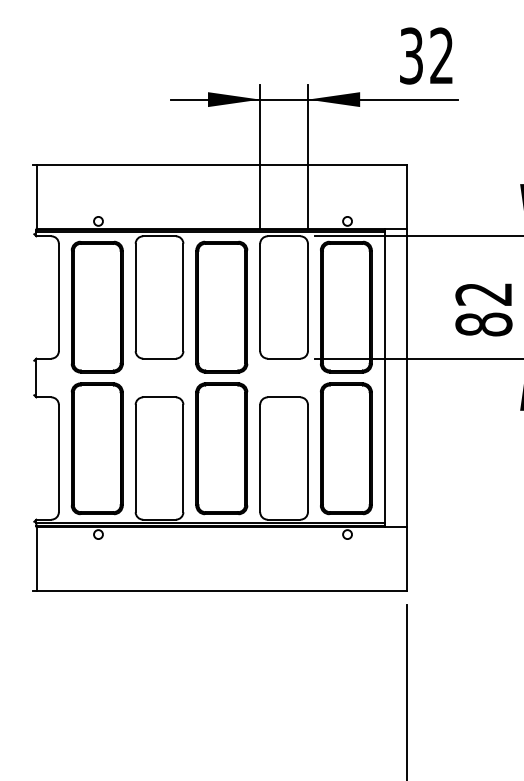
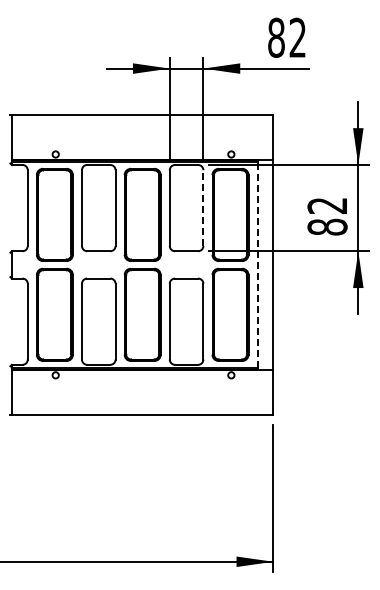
text: (411, 55) -> (276, 37), 32 -> 82
line: (308, 298) -> (203, 208), solid -> dashed
line: (384, 377) -> (257, 264), solid -> dashed

